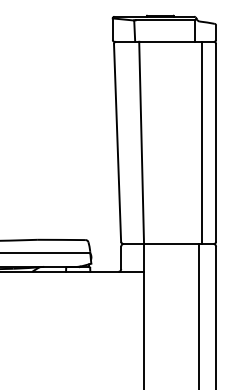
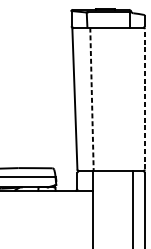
line: (201, 142) -> (134, 99), removed
line: (216, 142) -> (145, 99), solid -> dashed
line: (141, 143) -> (91, 99), solid -> dashed

